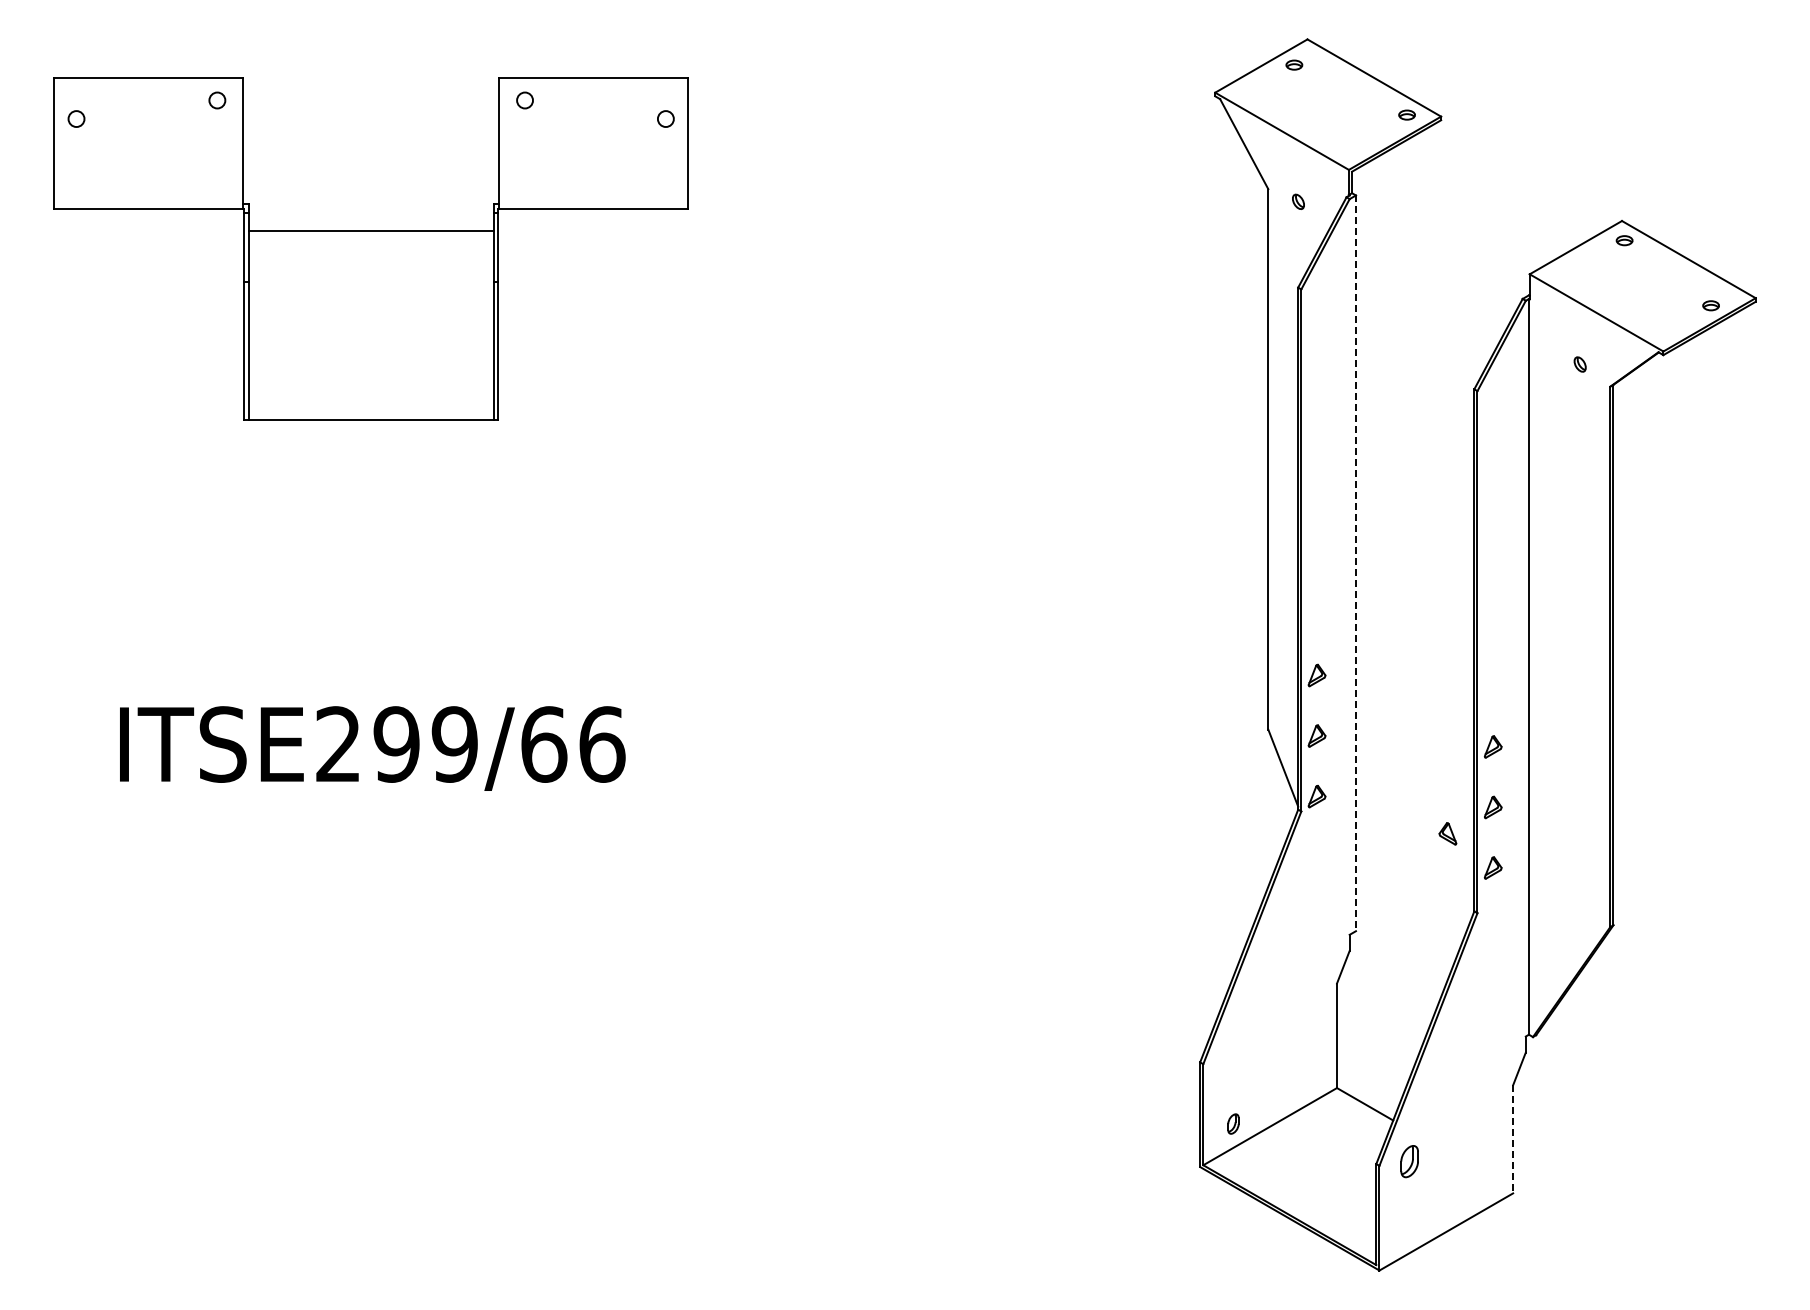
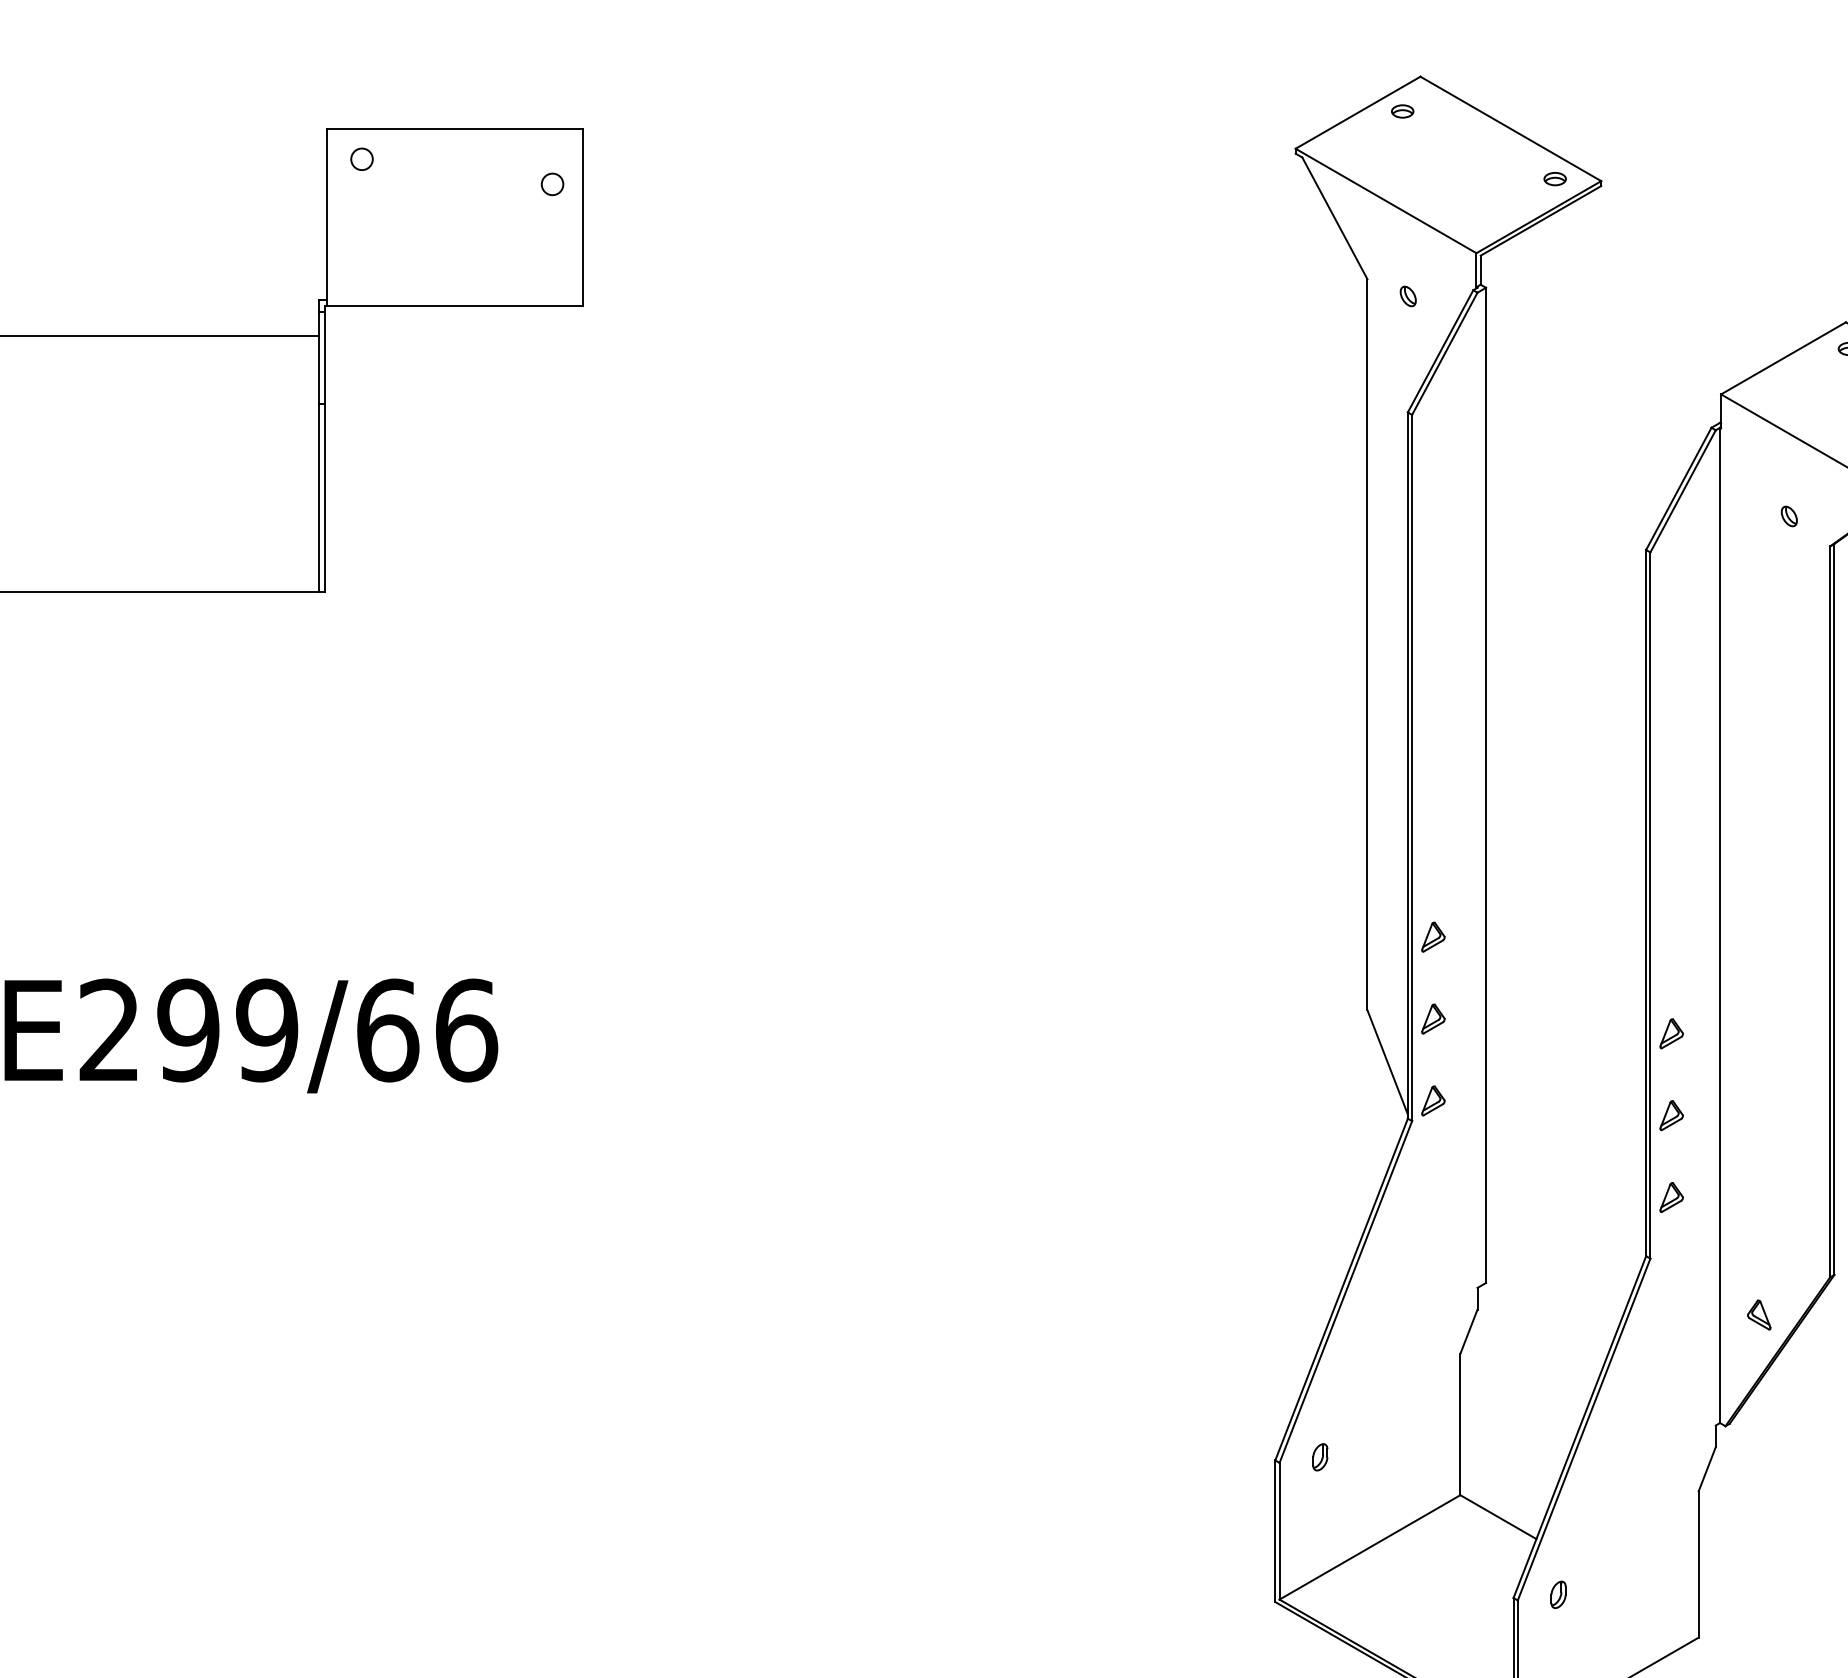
line: (1355, 563) -> (1485, 785), dashed -> solid
part: (1447, 833) -> (1758, 1314), moved
part: (1233, 1123) -> (1320, 1456), moved
line: (1513, 1139) -> (1699, 1564), dashed -> solid
part: (1409, 1161) -> (1558, 1594), size x0.62

